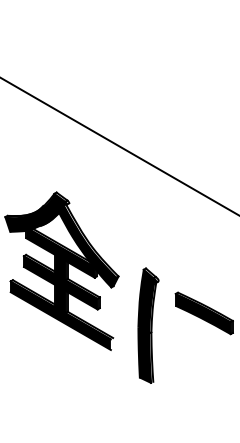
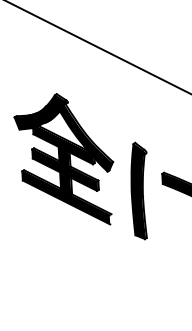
part: (148, 325) -> (140, 190), moved

